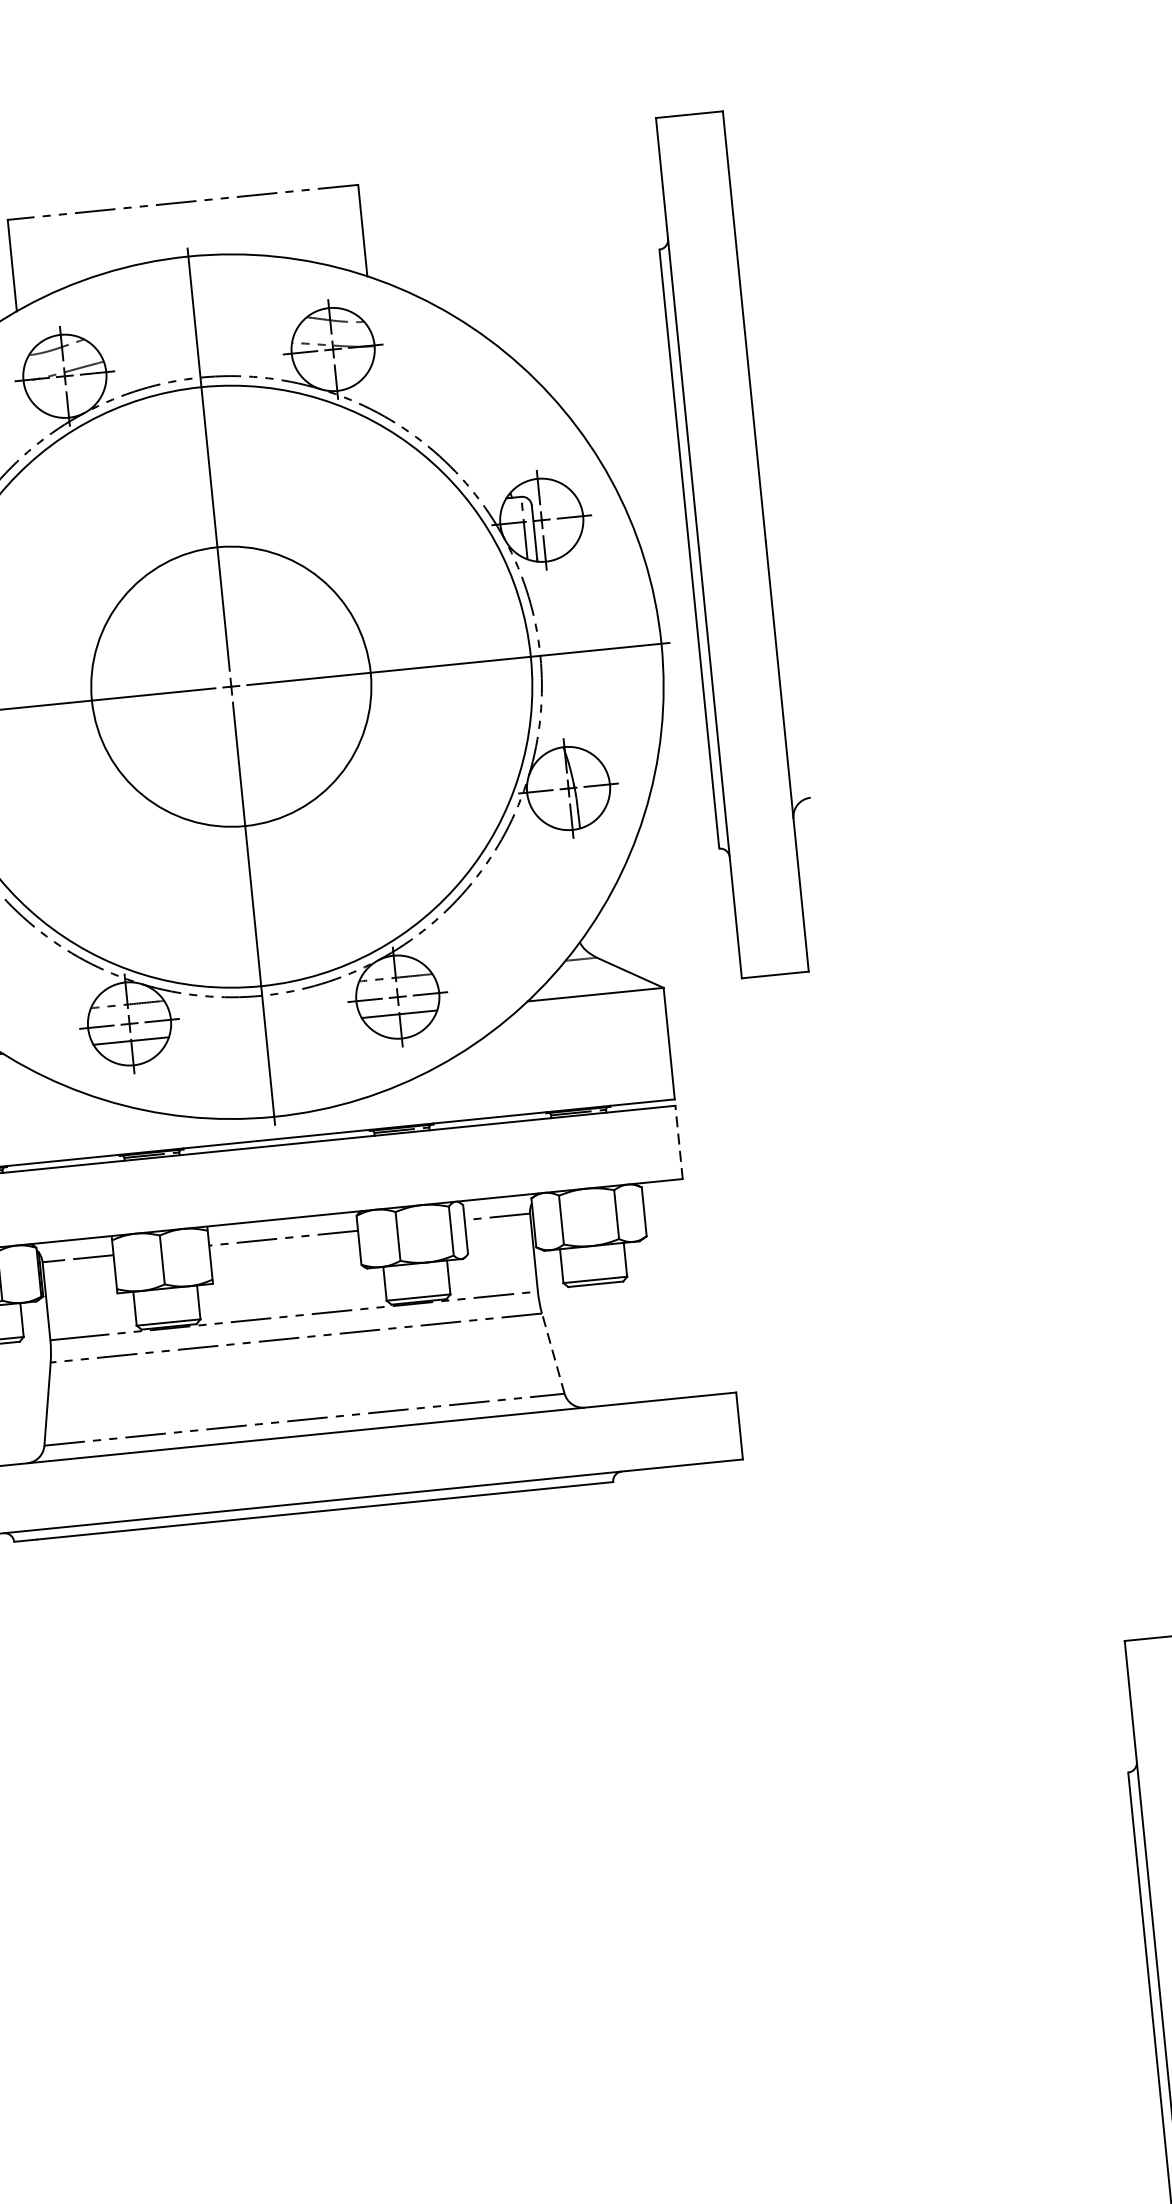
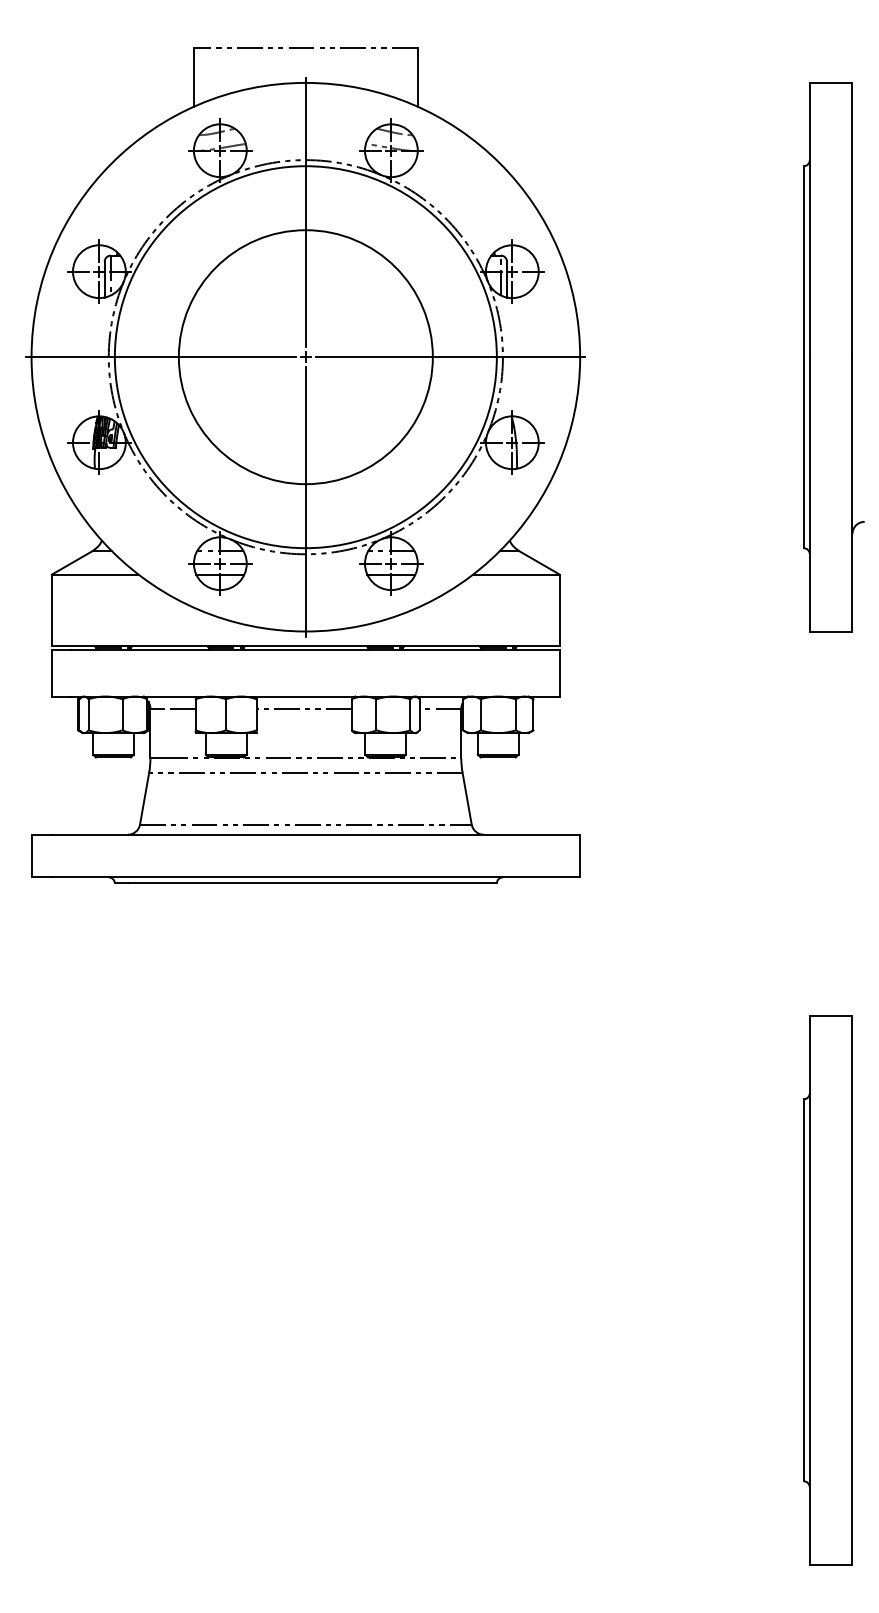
part: (736, 544) -> (833, 357), moved
circle: (230, 687) -> (305, 357), size x1.43
line: (678, 1141) -> (559, 672), dashed -> solid
line: (553, 1353) -> (467, 798), dashed -> solid

